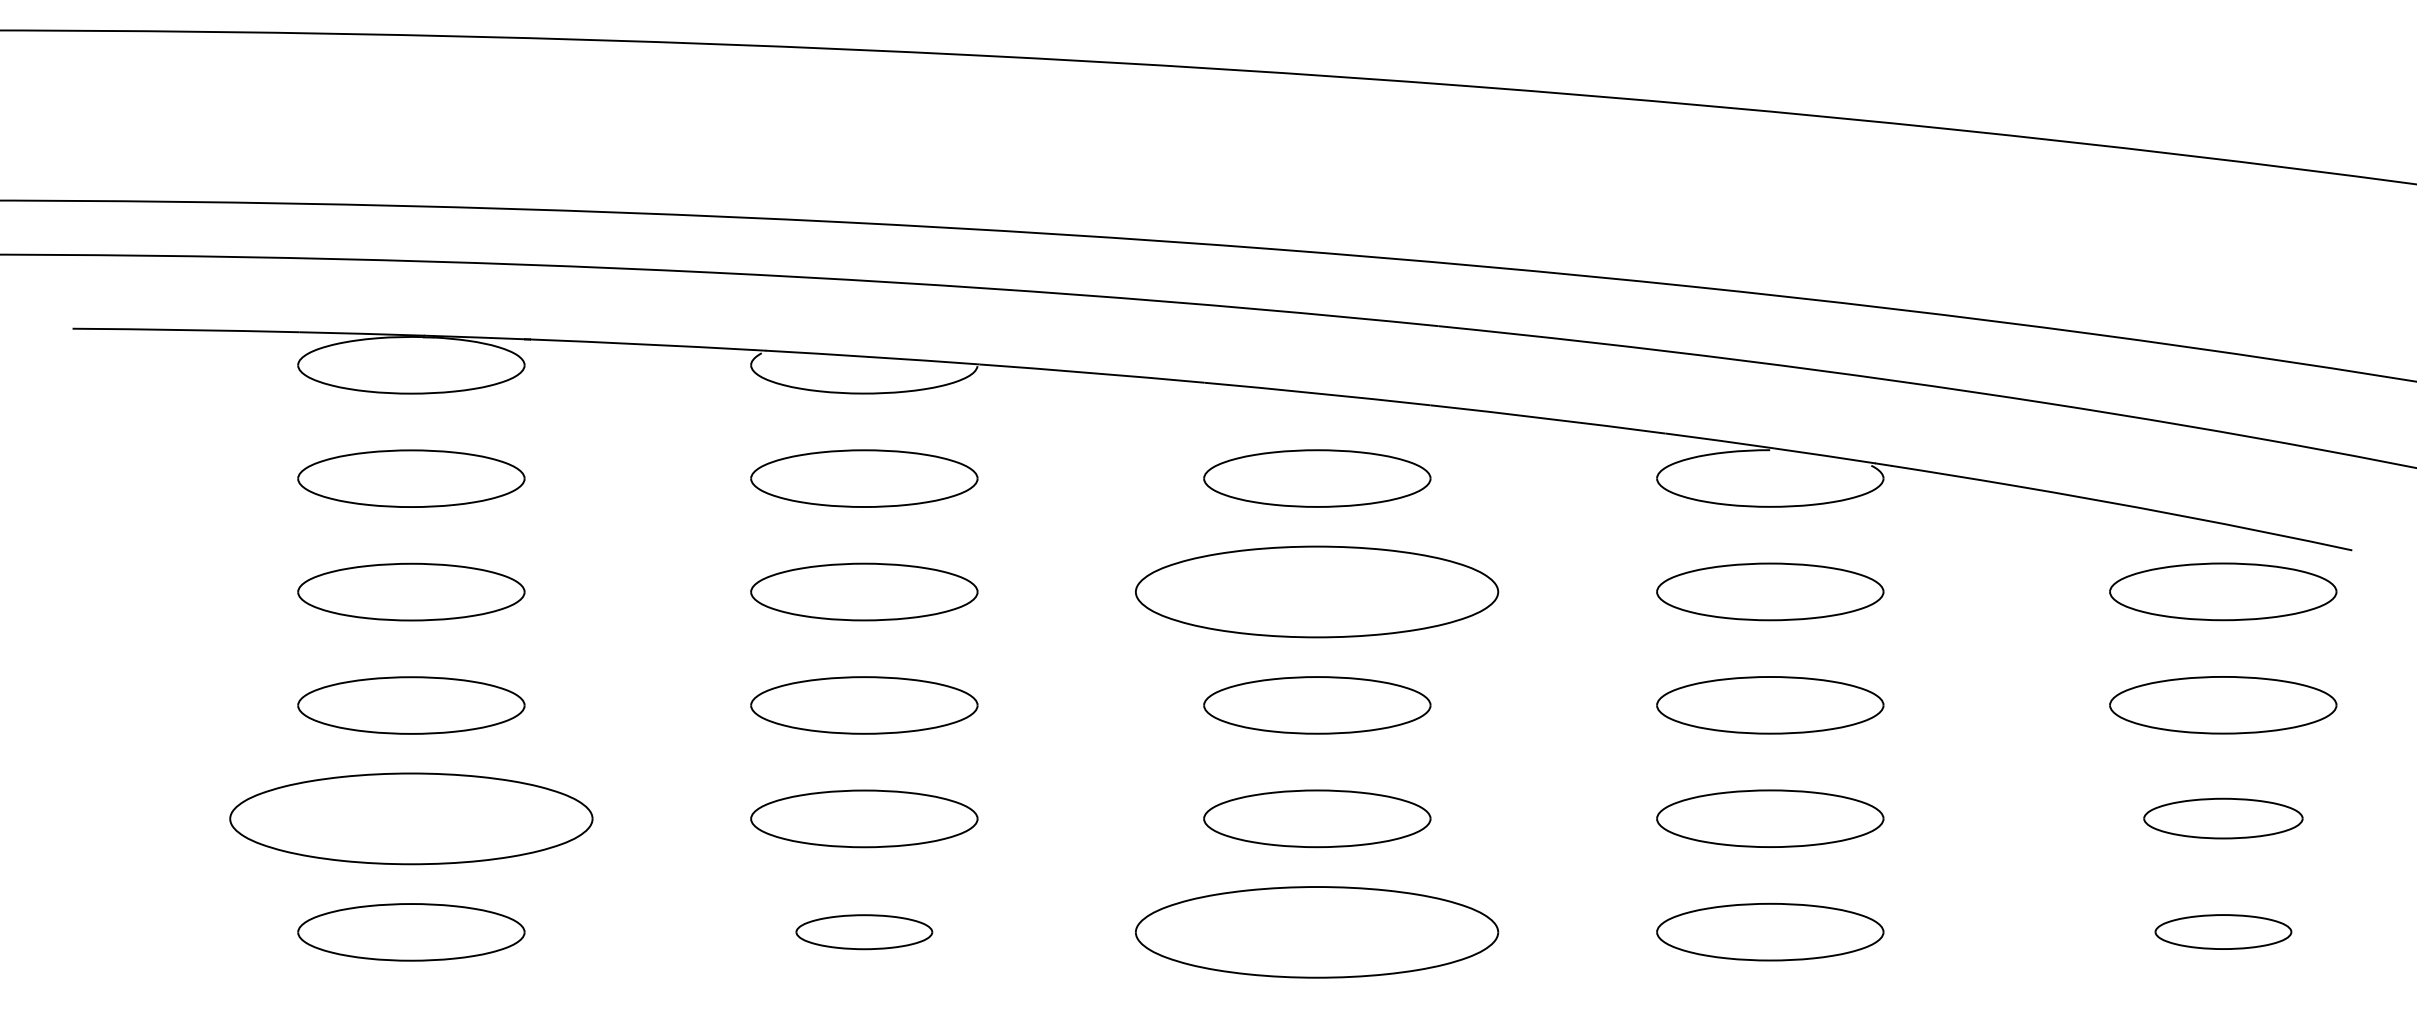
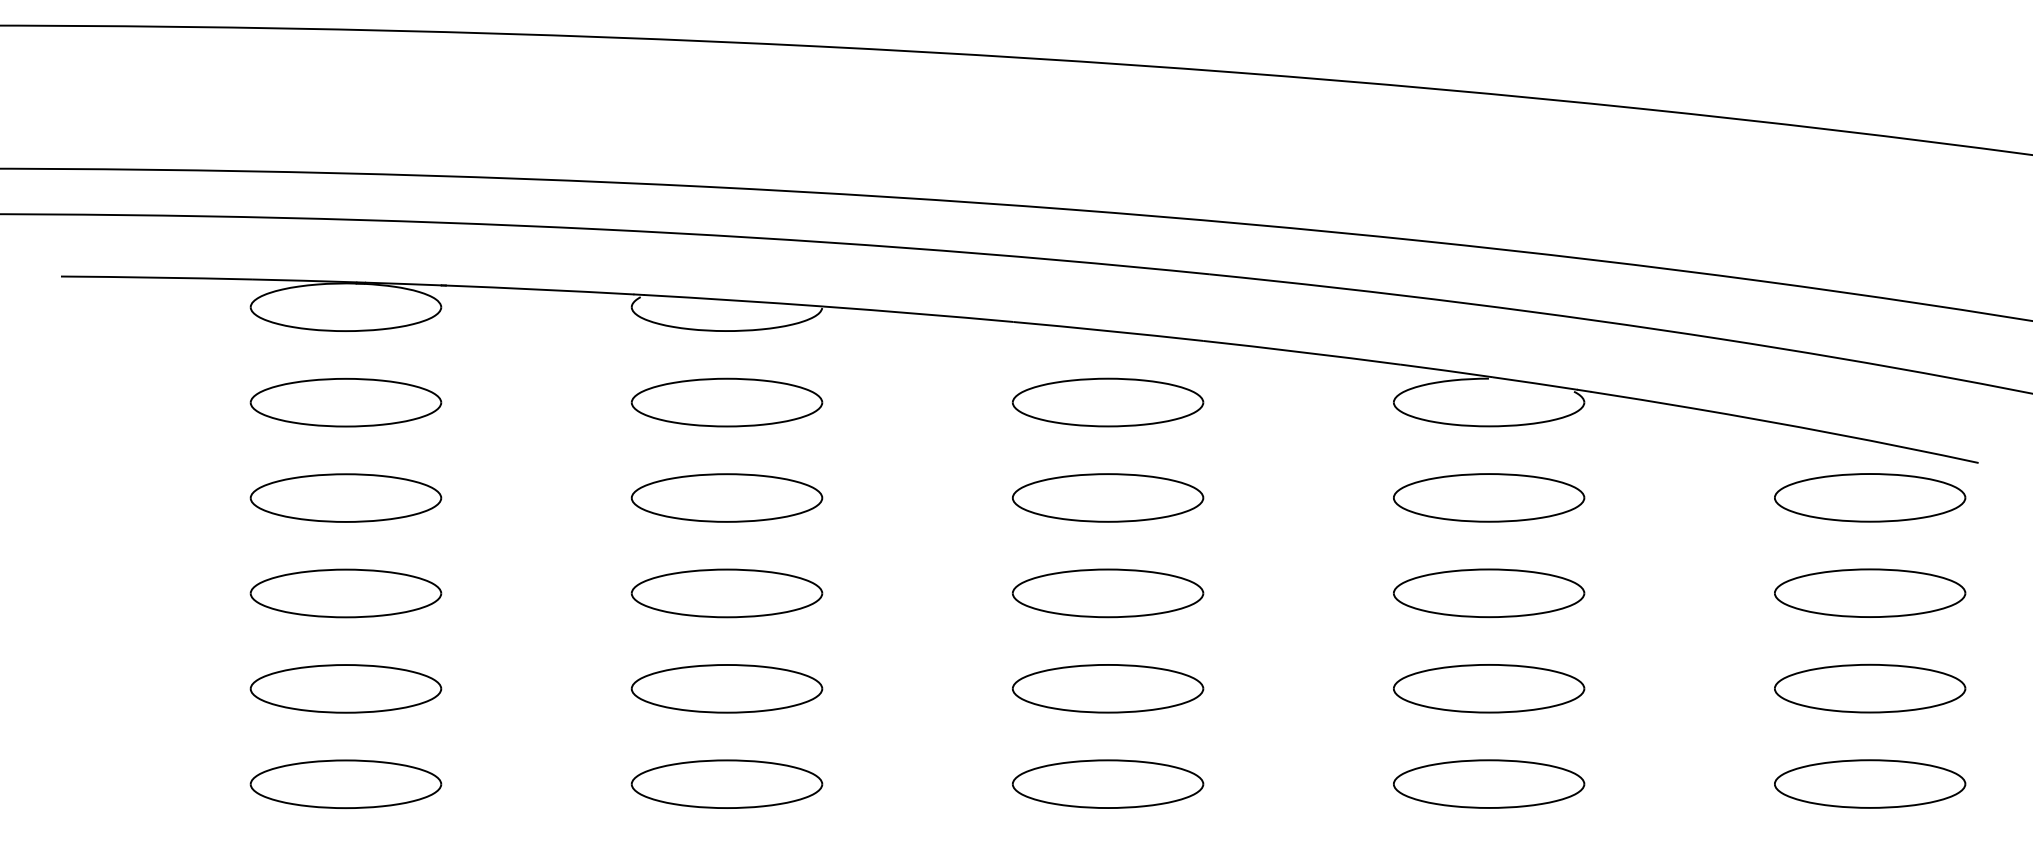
part: (1317, 591) -> (1108, 497), size x0.62
part: (410, 818) -> (345, 688), size x0.62
part: (2223, 818) -> (1870, 688), size x1.43
part: (863, 931) -> (726, 783), size x1.67
part: (1317, 931) -> (1108, 783), size x0.62
part: (2223, 931) -> (1870, 783), size x1.67

